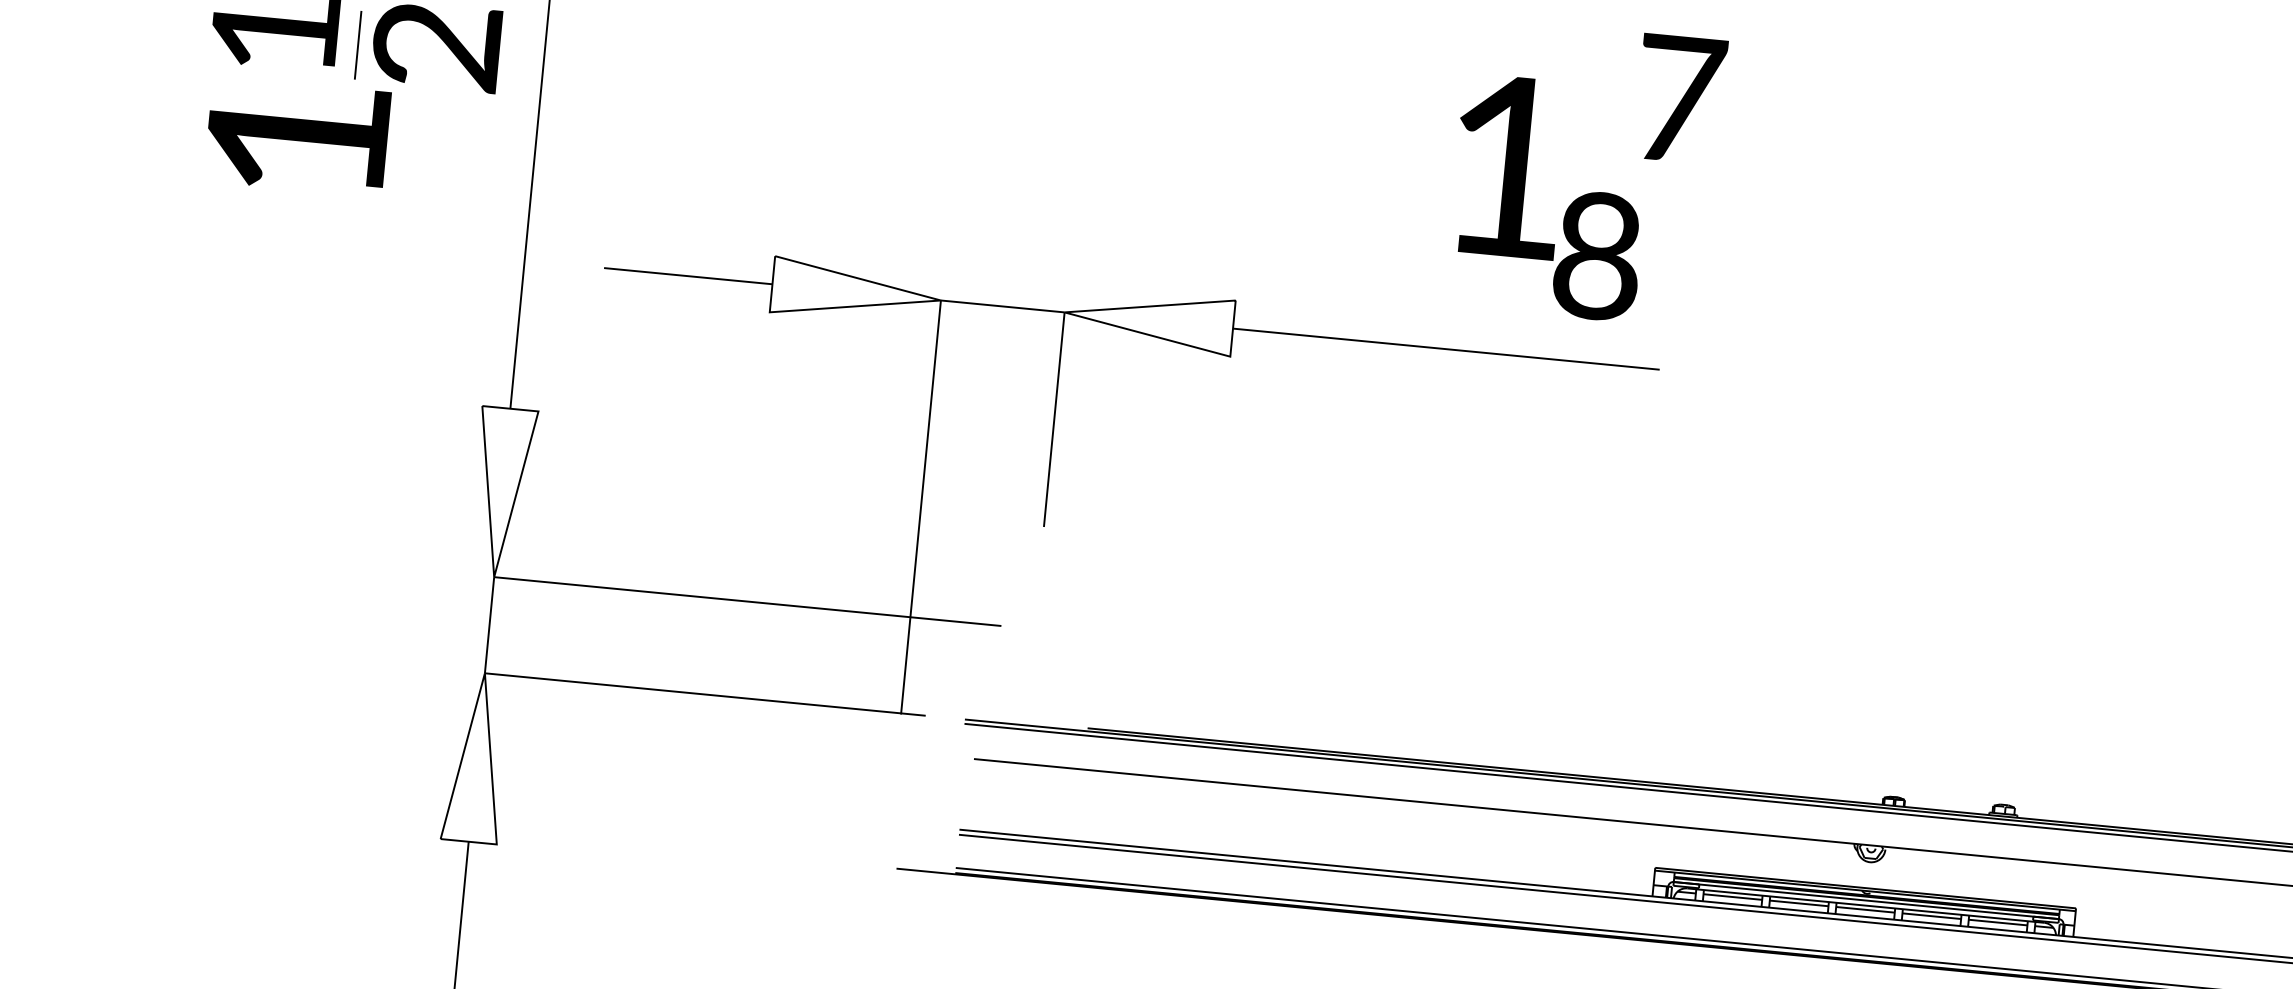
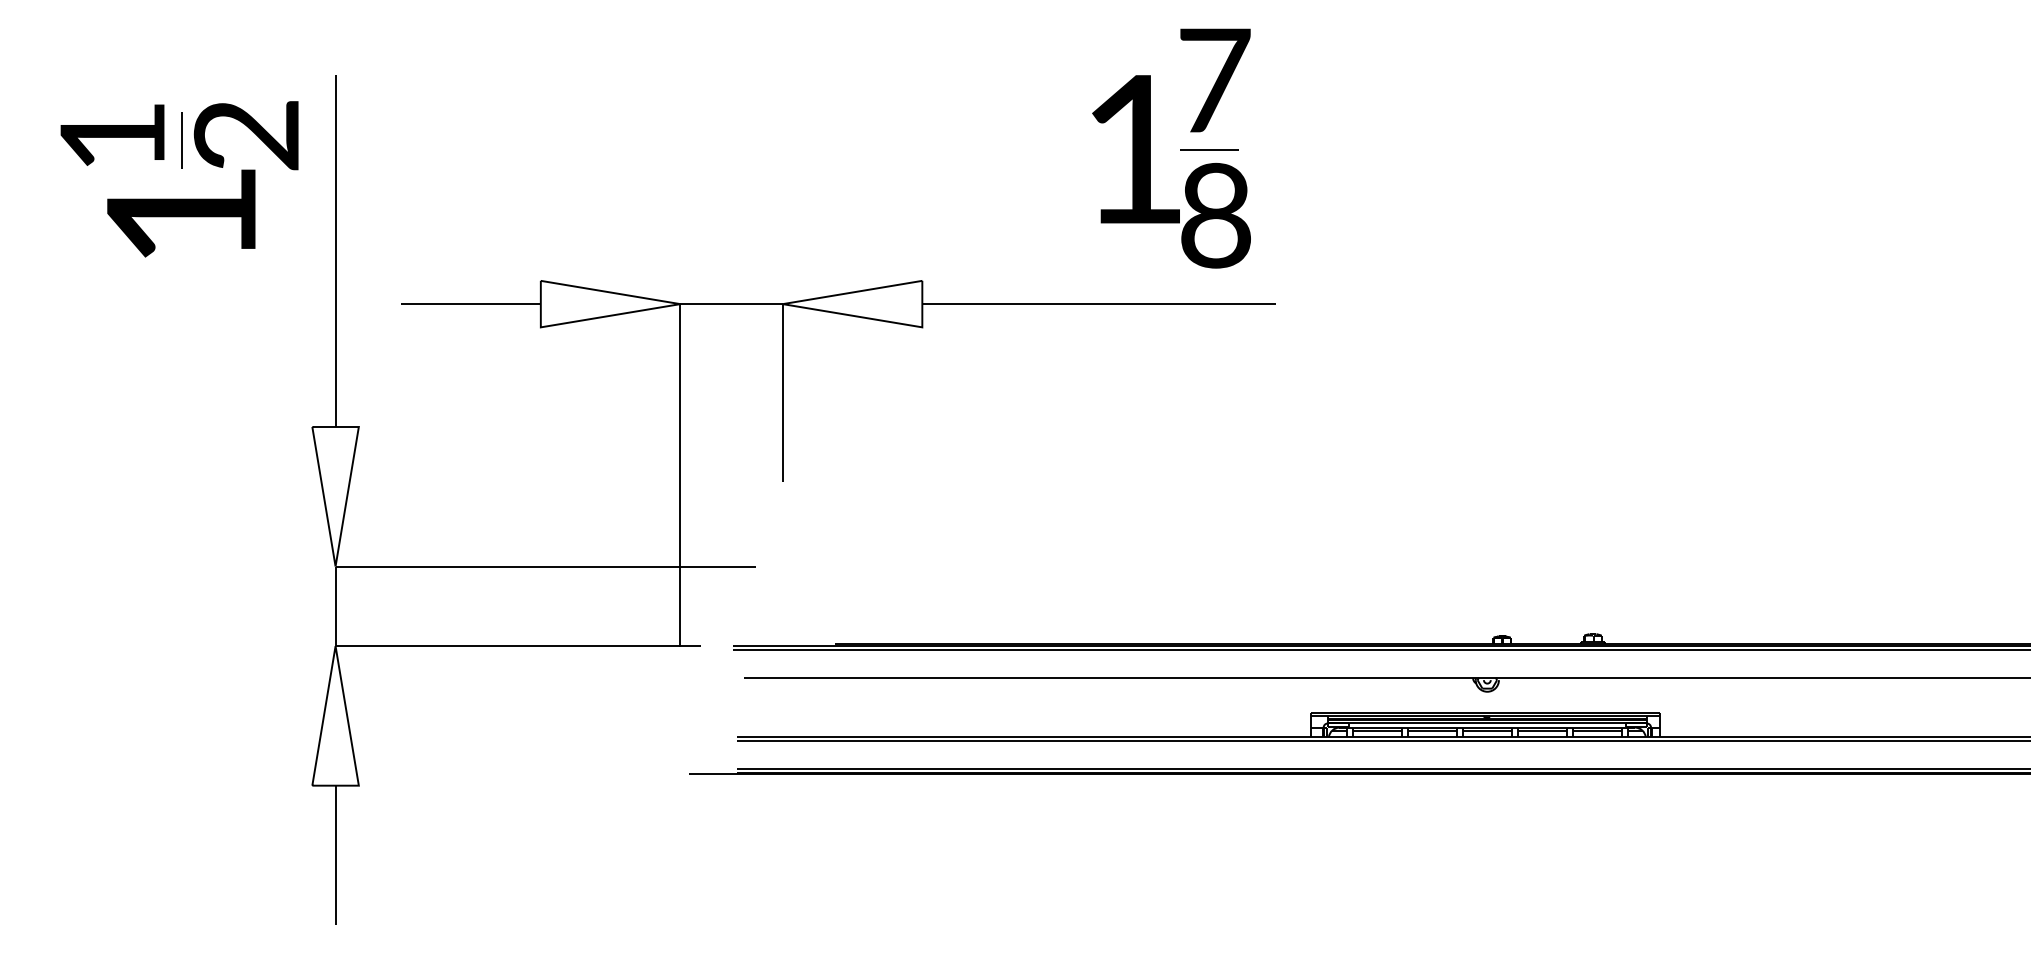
text: (1680, 99) -> (1215, 80), moved
text: (297, 136) -> (181, 213), moved
line: (1597, 175) -> (1209, 149), added

